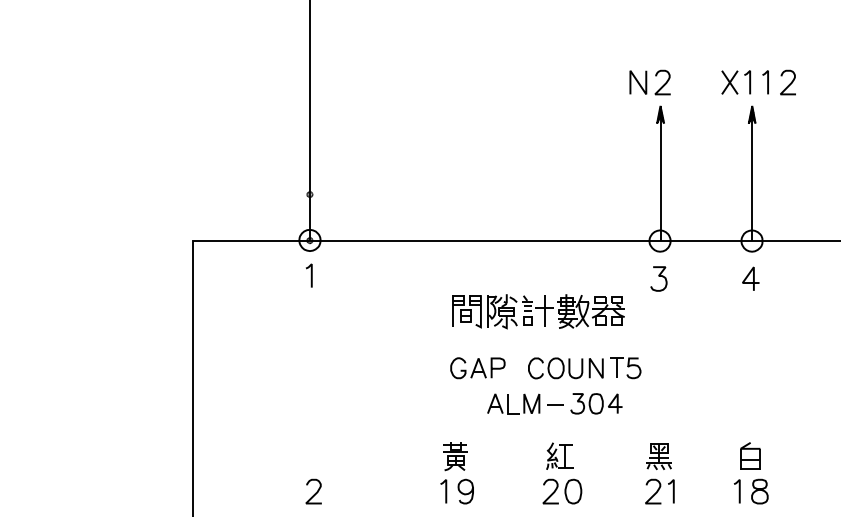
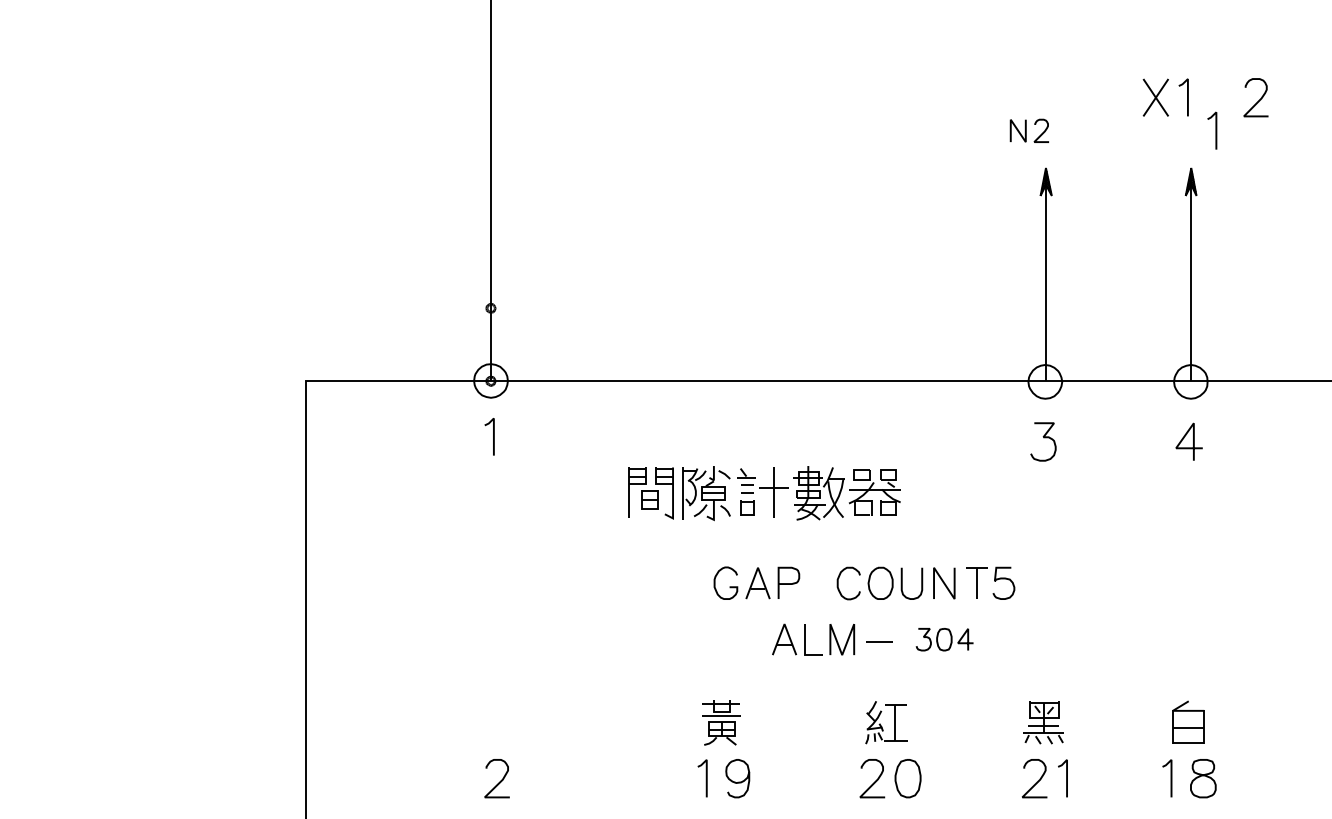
part: (649, 82) -> (1028, 130), size x0.6
part: (736, 82) -> (1166, 97), moved
curve: (789, 83) -> (1258, 99), moved
part: (538, 311) -> (764, 493), moved
part: (596, 403) -> (944, 639), size x0.7

